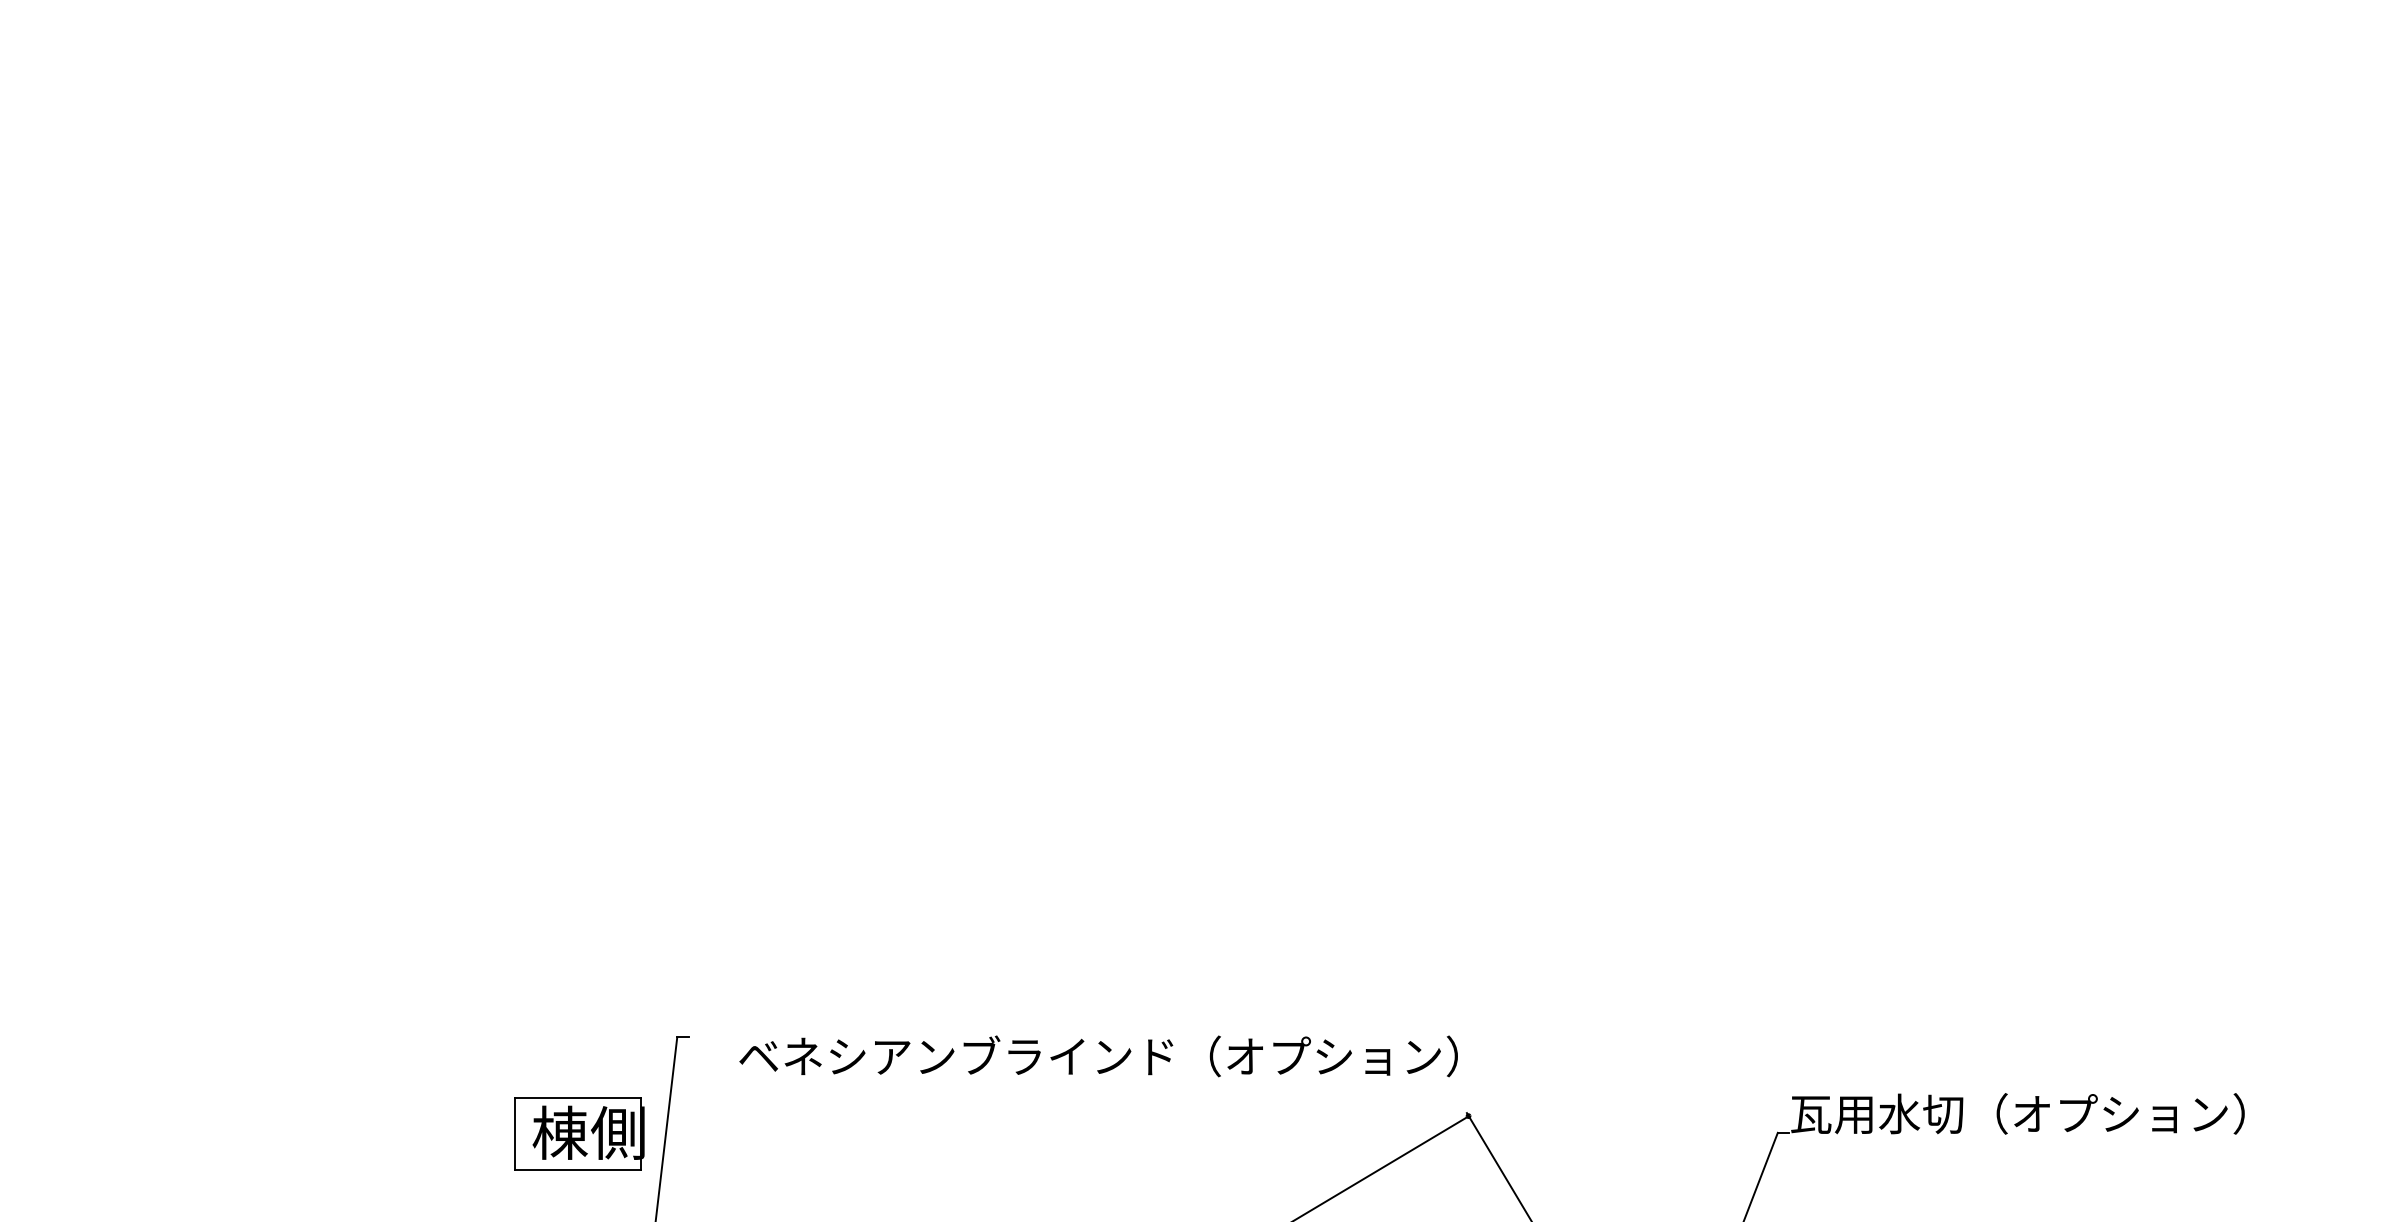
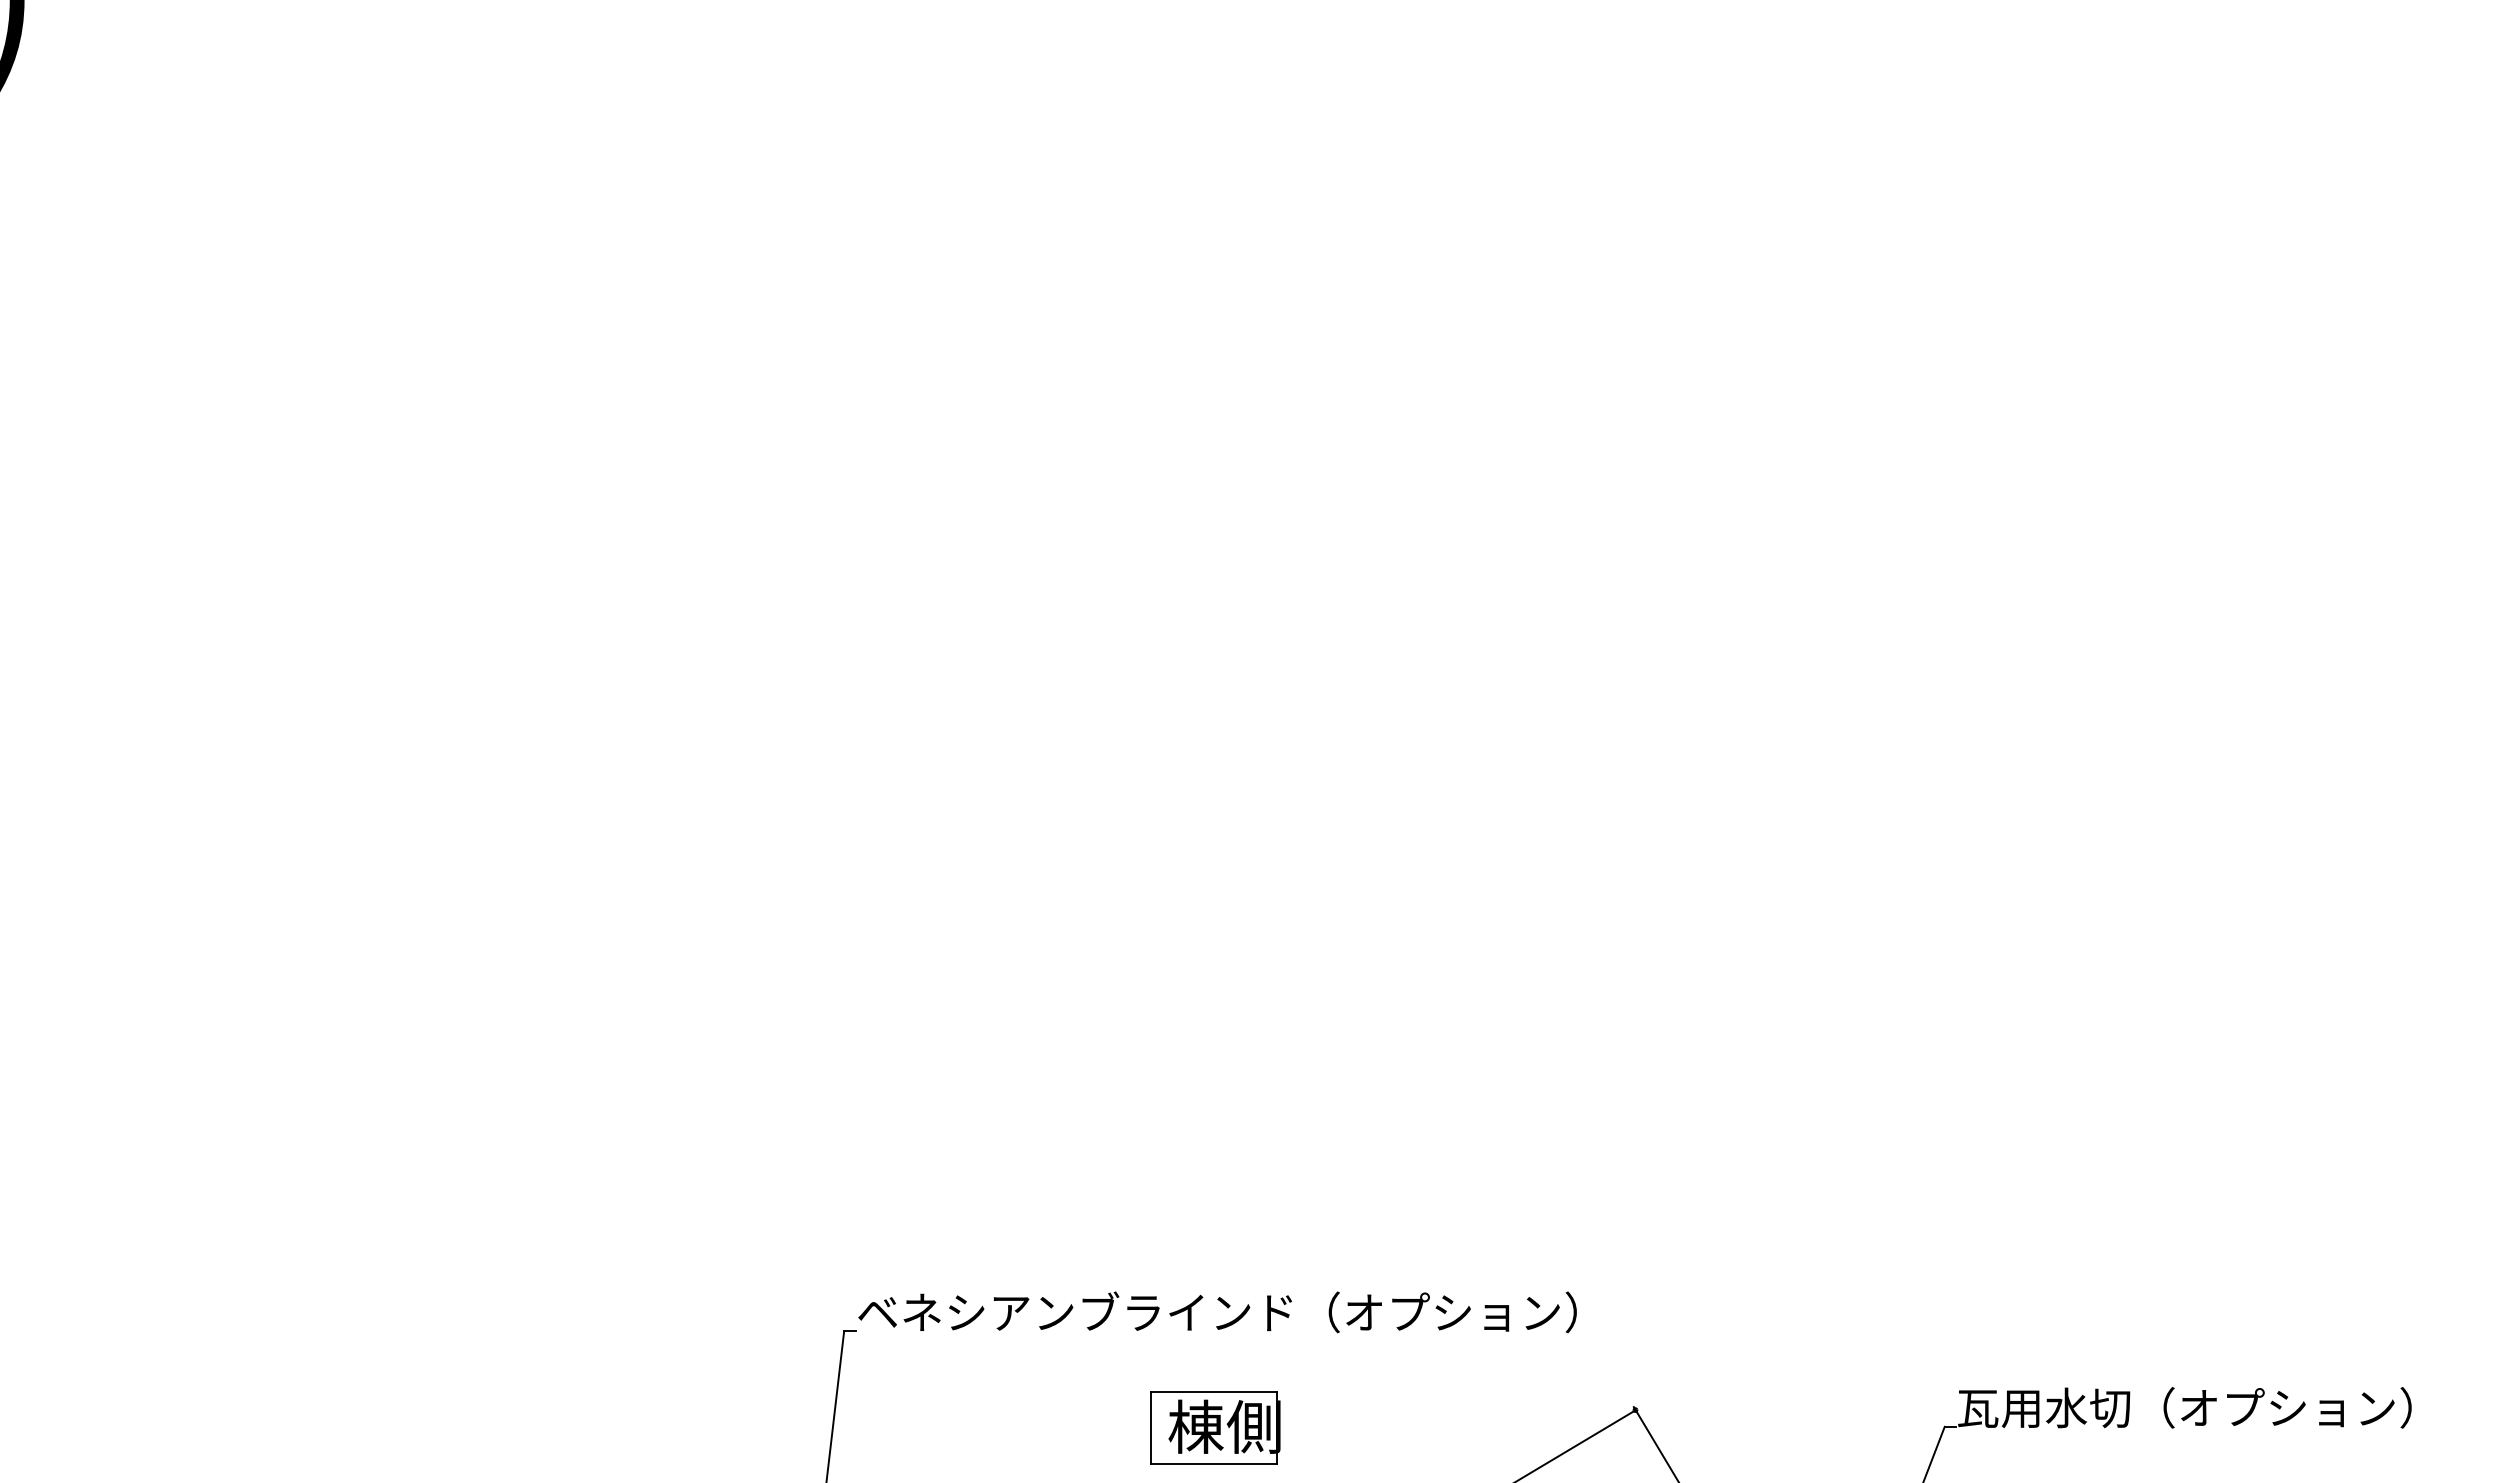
text: (1098, 1056) -> (1217, 1312), moved
part: (579, 1133) -> (1215, 1427), moved

